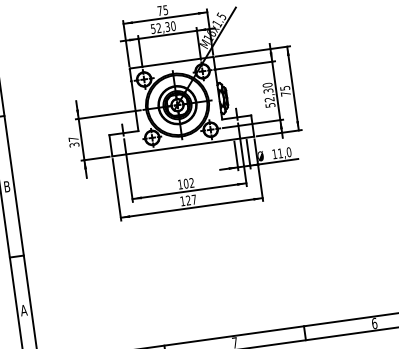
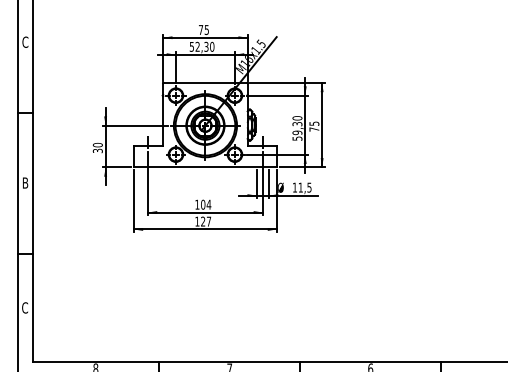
text: (269, 99) -> (297, 132), 52,30 -> 59,30
text: (73, 138) -> (97, 144), 37 -> 30
text: (289, 152) -> (309, 187), 11,0 -> 11,5
text: (191, 182) -> (208, 204), 102 -> 104
text: (23, 310) -> (24, 307), A -> C

